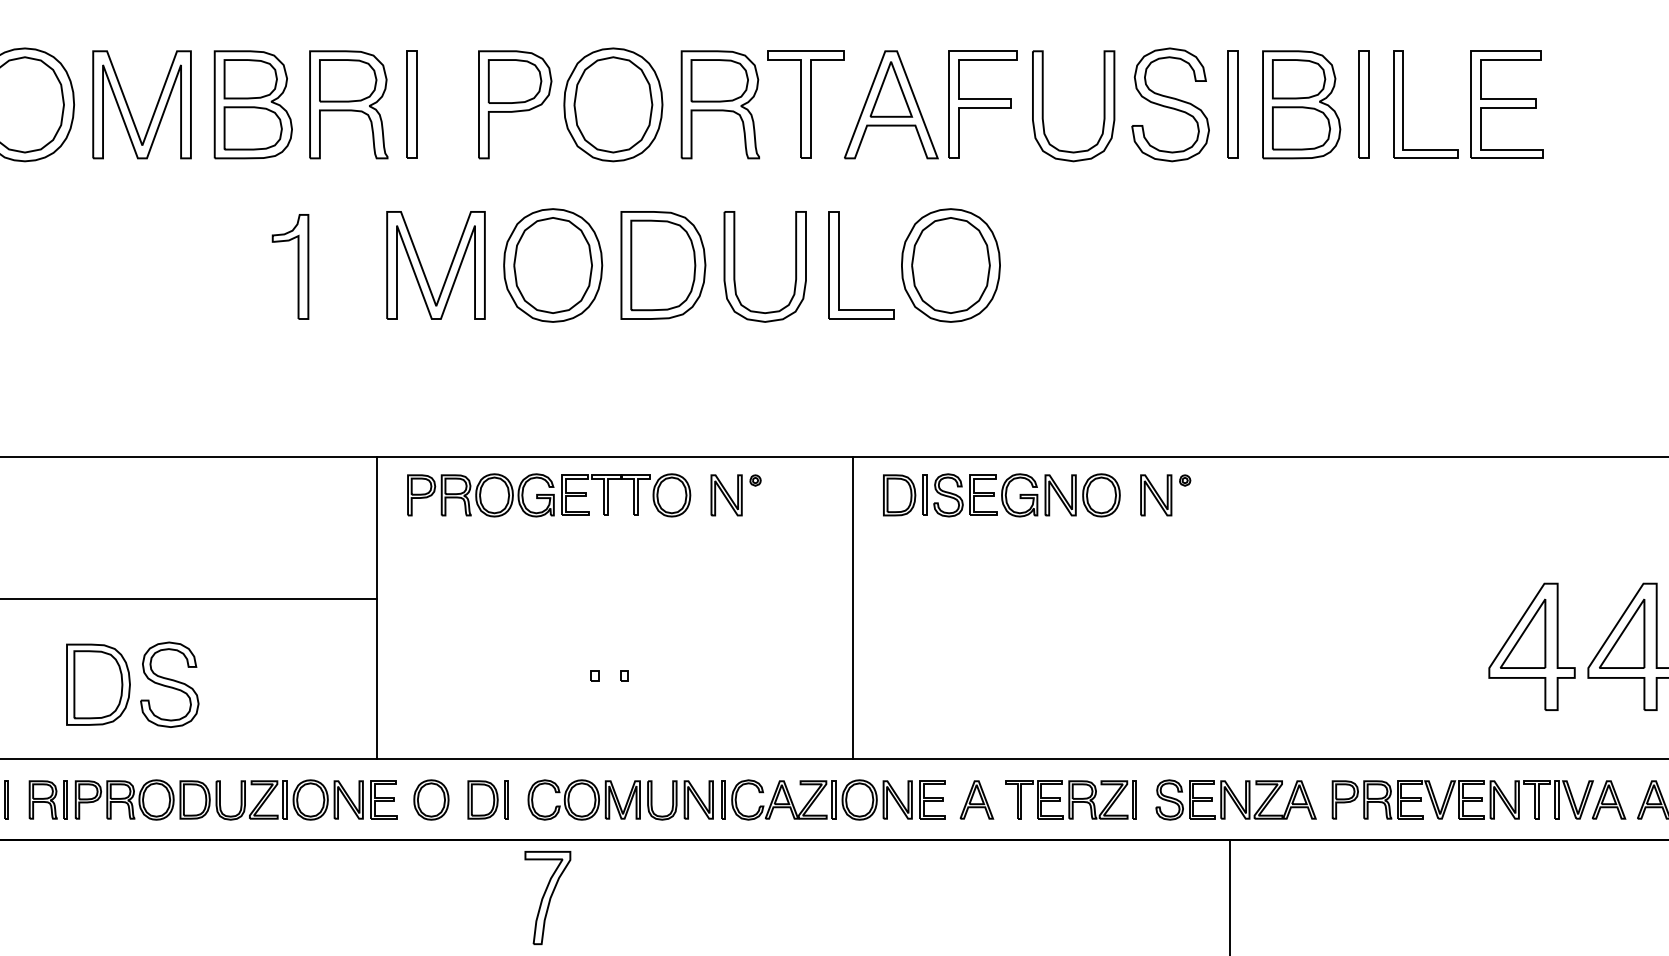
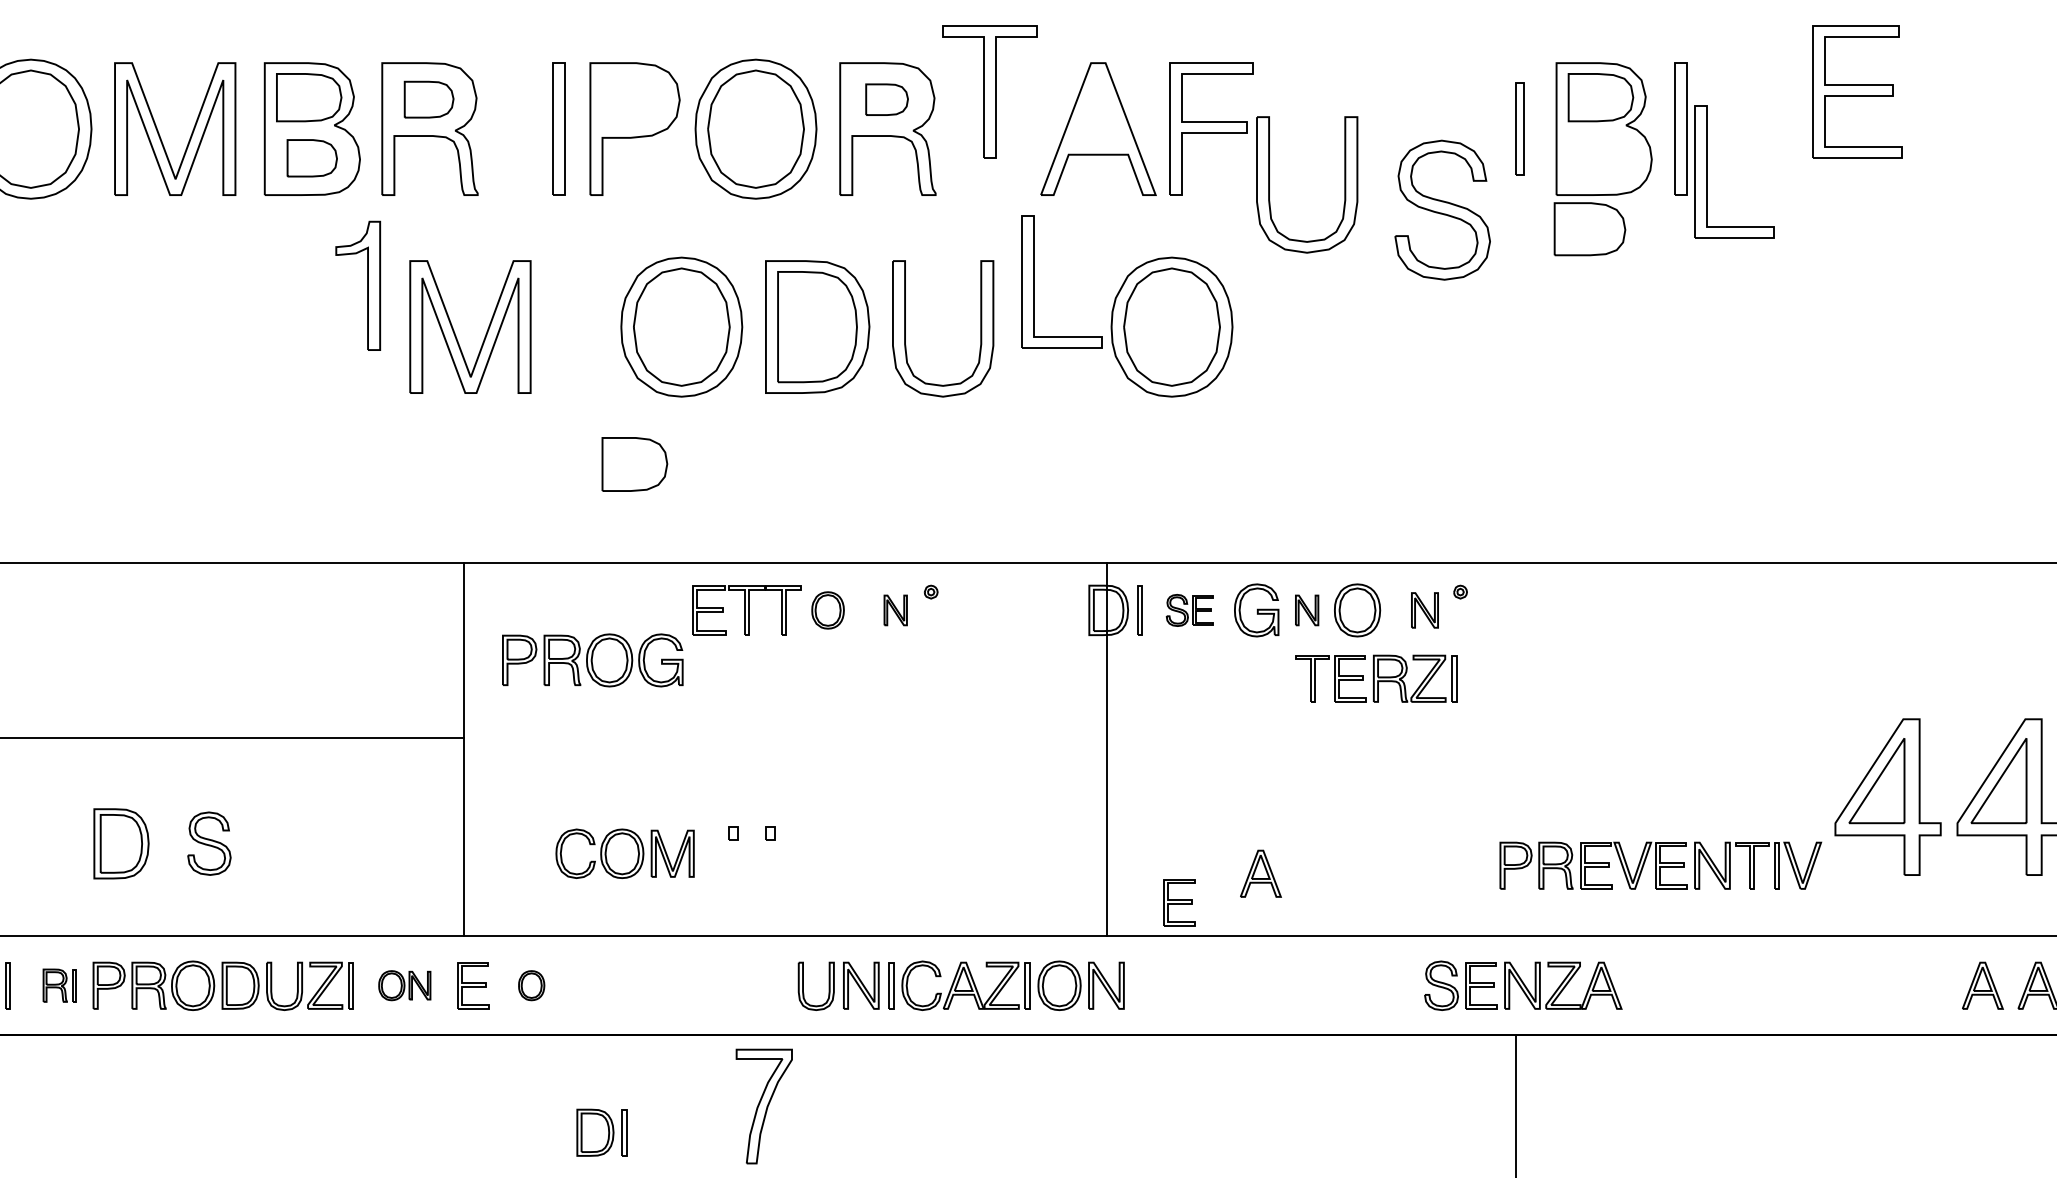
part: (347, 80) -> (428, 99), size x0.7
part: (719, 80) -> (886, 99), size x0.6
part: (514, 81) -> (634, 464), moved
part: (891, 88) -> (1098, 109), removed
part: (411, 104) -> (558, 128), moved
part: (805, 104) -> (989, 91), moved
part: (1170, 104) -> (1442, 209), moved
part: (1232, 104) -> (1519, 128), size x0.7
part: (1404, 104) -> (1707, 171), moved
part: (1507, 104) -> (1857, 91), moved
part: (1103, 105) -> (1344, 184), moved
part: (253, 128) -> (312, 158), size x0.7
part: (1301, 128) -> (1589, 229), moved
part: (839, 264) -> (1034, 281), moved
part: (298, 266) -> (367, 285), moved
part: (423, 268) -> (454, 330), moved
part: (480, 495) -> (592, 660), moved
part: (671, 495) -> (827, 610), size x0.7
part: (726, 495) -> (895, 610), size x0.6
part: (965, 495) -> (1189, 610), size x0.6
part: (1060, 495) -> (1306, 610), size x0.6
part: (1155, 495) -> (1424, 610), size x0.7
line: (852, 607) -> (1106, 748), moved
part: (98, 684) -> (121, 843), size x0.7
part: (169, 684) -> (209, 843), size x0.6
part: (48, 799) -> (59, 985), size x0.7
part: (328, 799) -> (404, 985), size x0.6
part: (431, 799) -> (531, 985), size x0.6
part: (487, 799) -> (601, 1132), moved
part: (583, 799) -> (624, 853), moved
part: (932, 799) -> (1179, 902), moved
part: (976, 799) -> (1260, 873), moved
part: (1071, 799) -> (1376, 678), moved
part: (1462, 799) -> (1660, 865), moved
part: (547, 897) -> (763, 1106), moved

